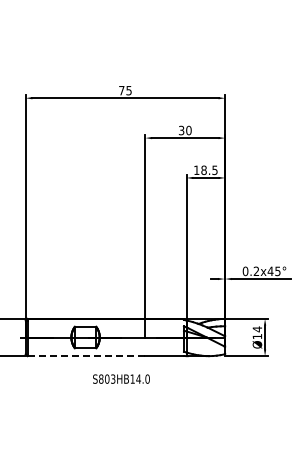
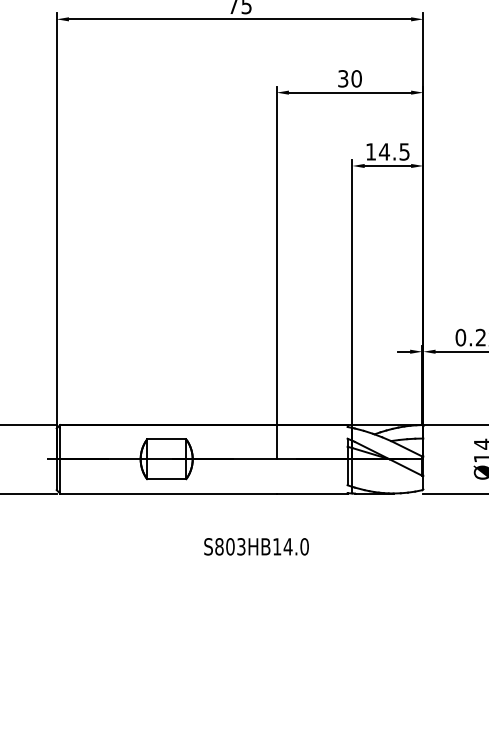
text: (203, 169) -> (383, 150), 18.5 -> 14.5
line: (86, 356) -> (168, 494), dashed -> solid
text: (121, 378) -> (256, 545), moved

